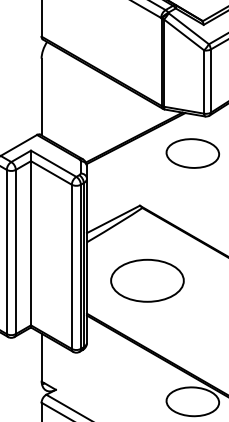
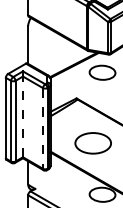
line: (29, 242) -> (22, 116), solid -> dashed
line: (72, 266) -> (43, 128), solid -> dashed
part: (145, 281) -> (92, 143), moved

